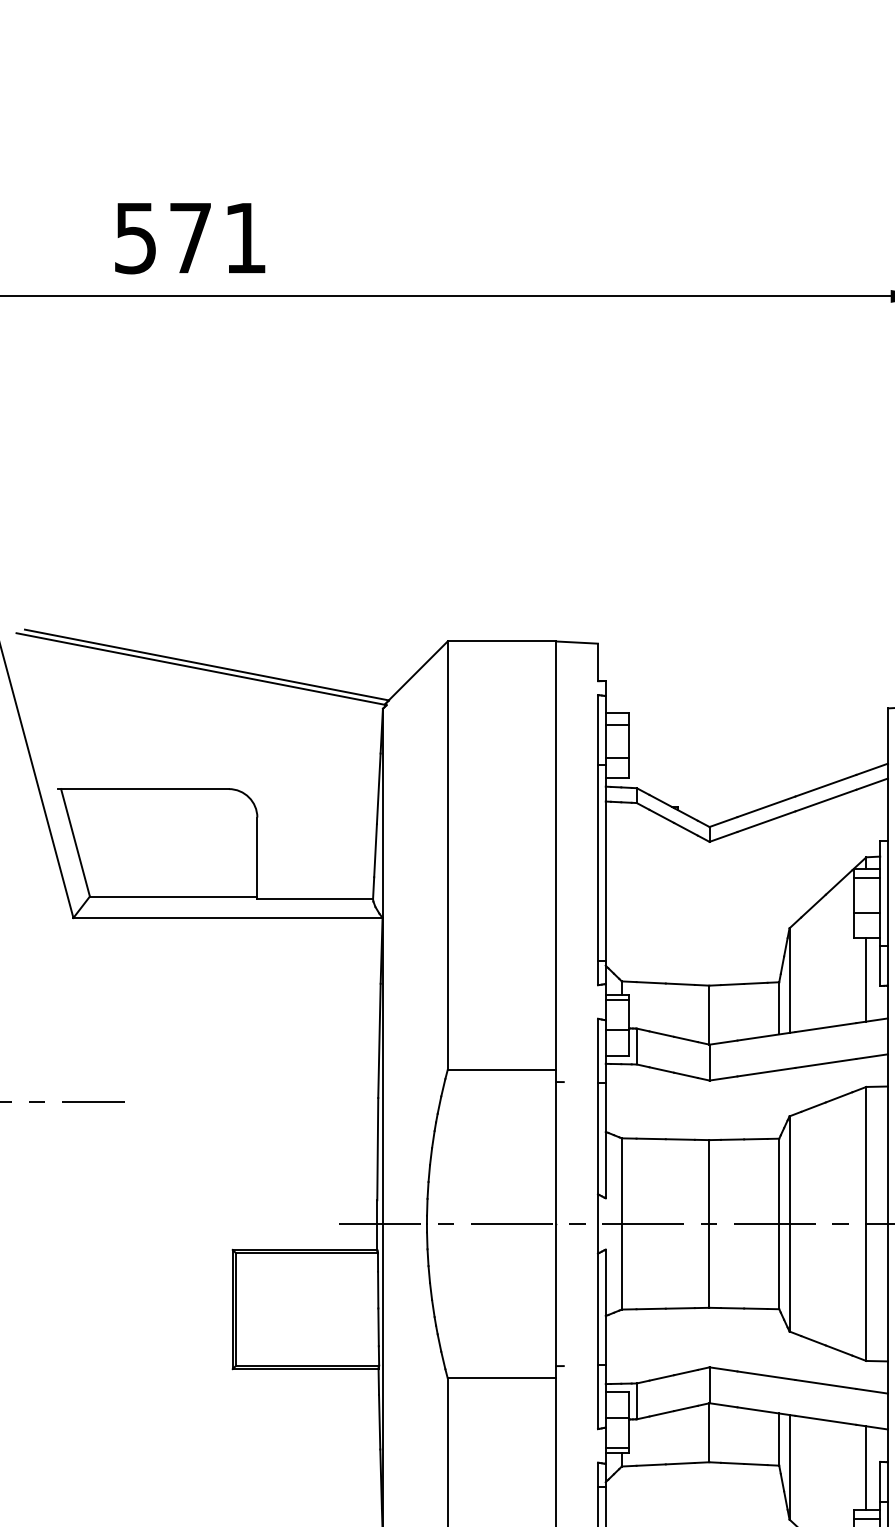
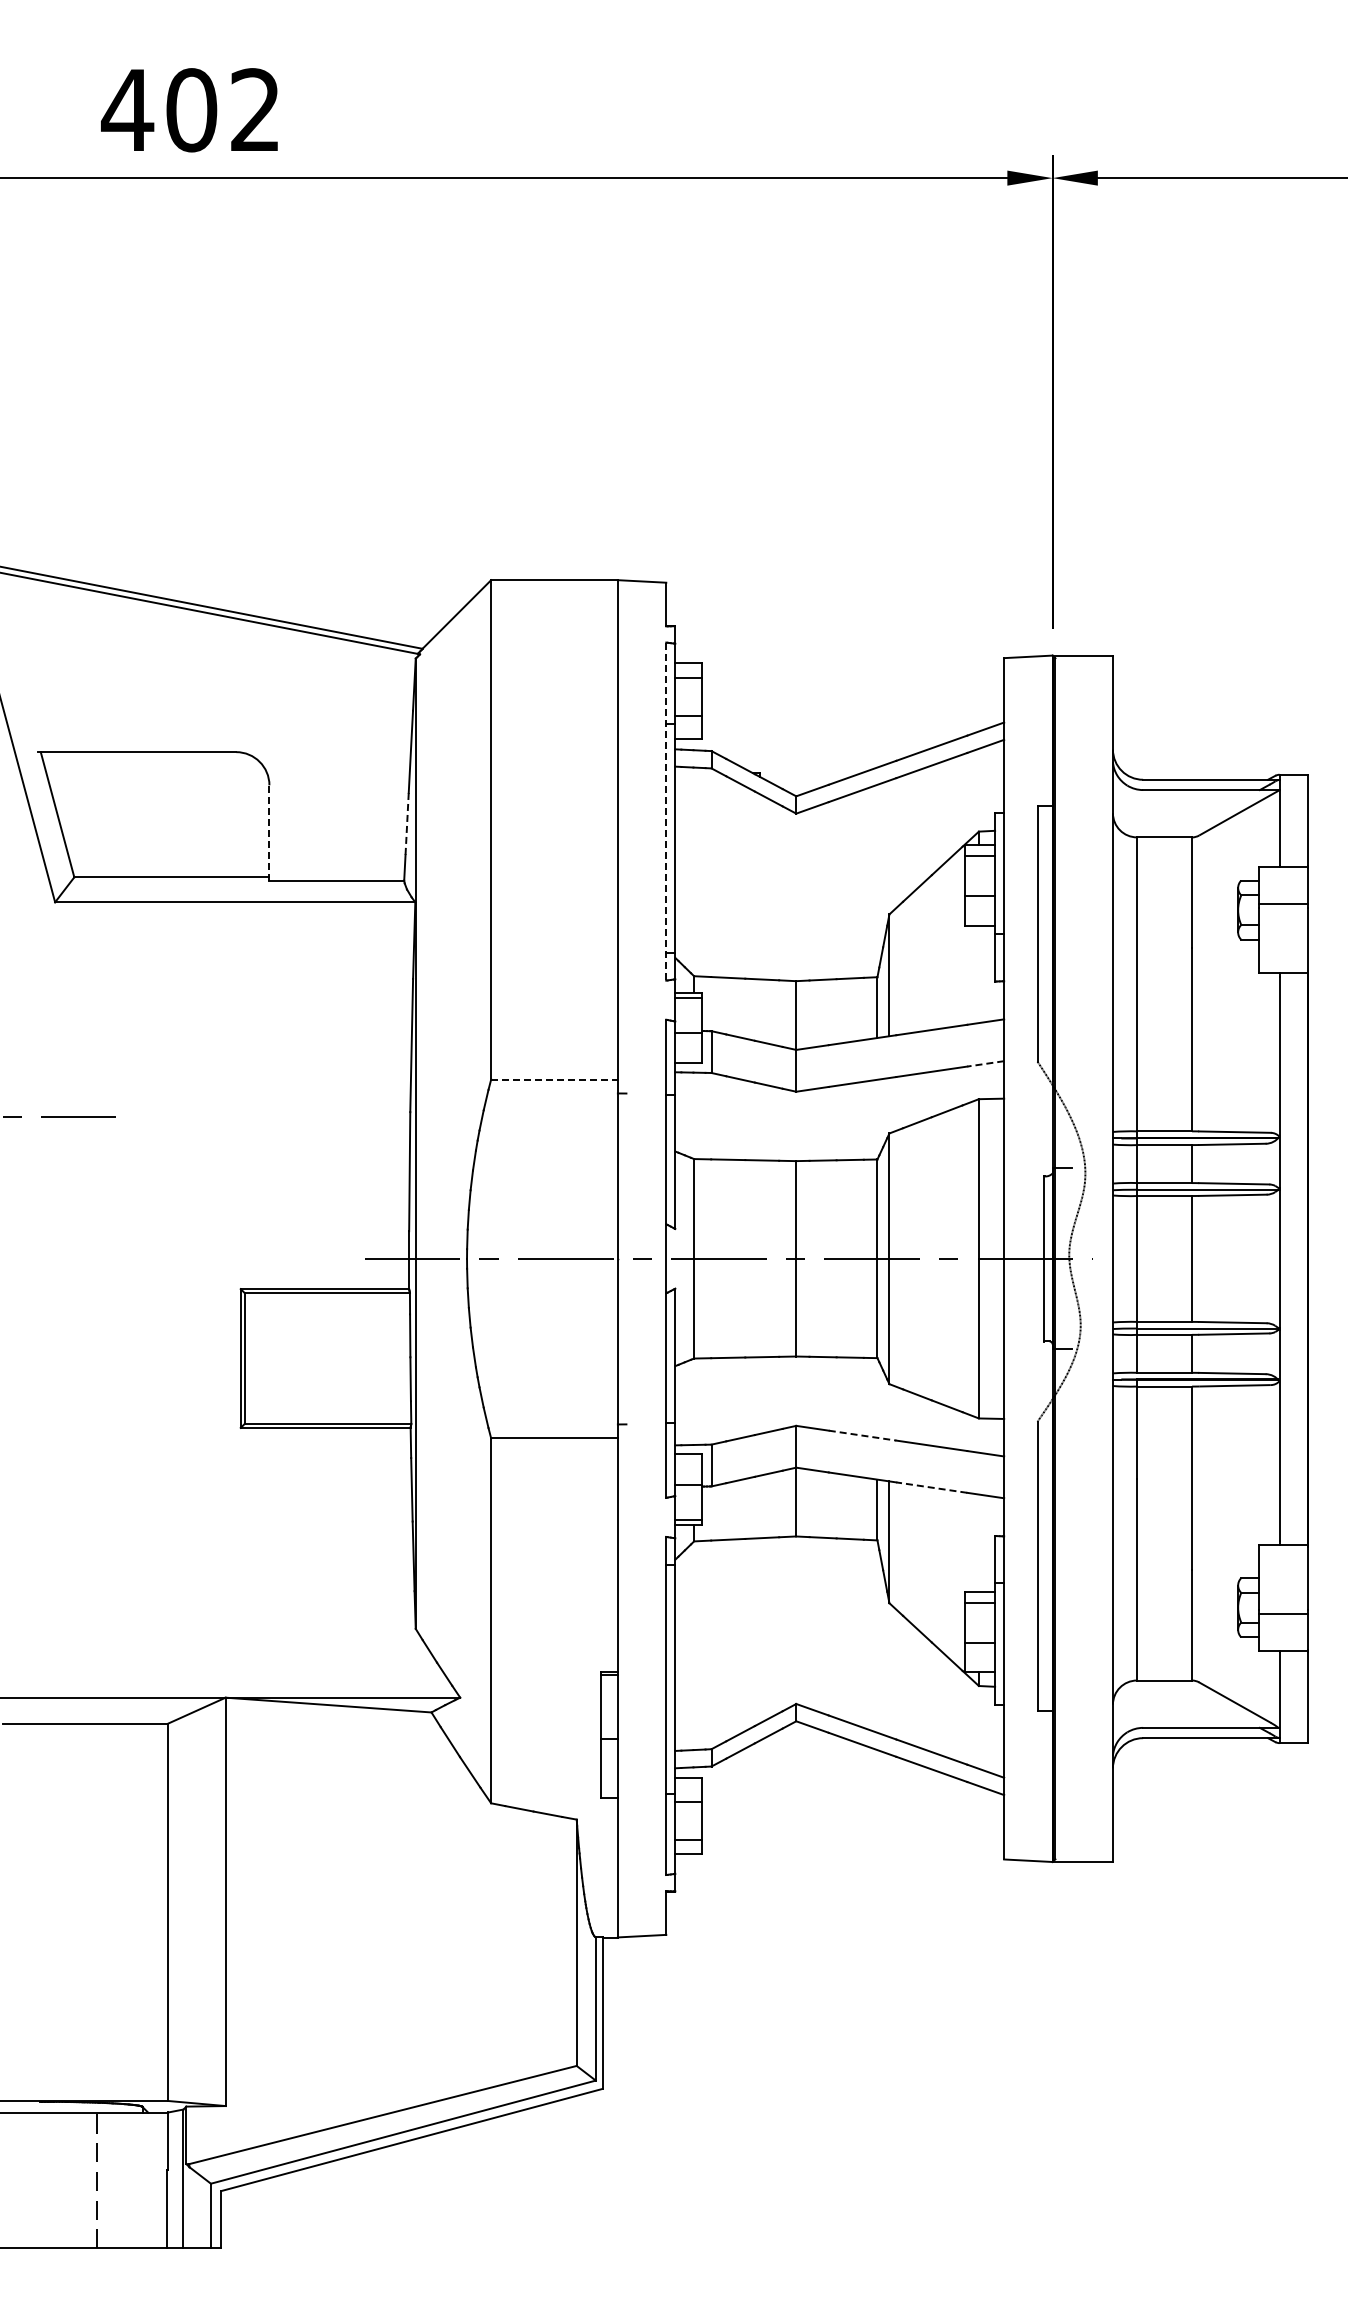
text: (188, 238) -> (189, 110), 571 -> 402
line: (598, 840) -> (666, 812), solid -> dashed
line: (375, 851) -> (407, 824), solid -> dashed
line: (257, 858) -> (269, 832), solid -> dashed
line: (865, 979) -> (978, 974), removed
line: (871, 1056) -> (985, 1063), solid -> dashed
line: (502, 1070) -> (555, 1079), solid -> dashed
line: (767, 1375) -> (863, 1435), solid -> dashed
line: (825, 1420) -> (931, 1487), solid -> dashed
line: (865, 1467) -> (978, 1542), removed

